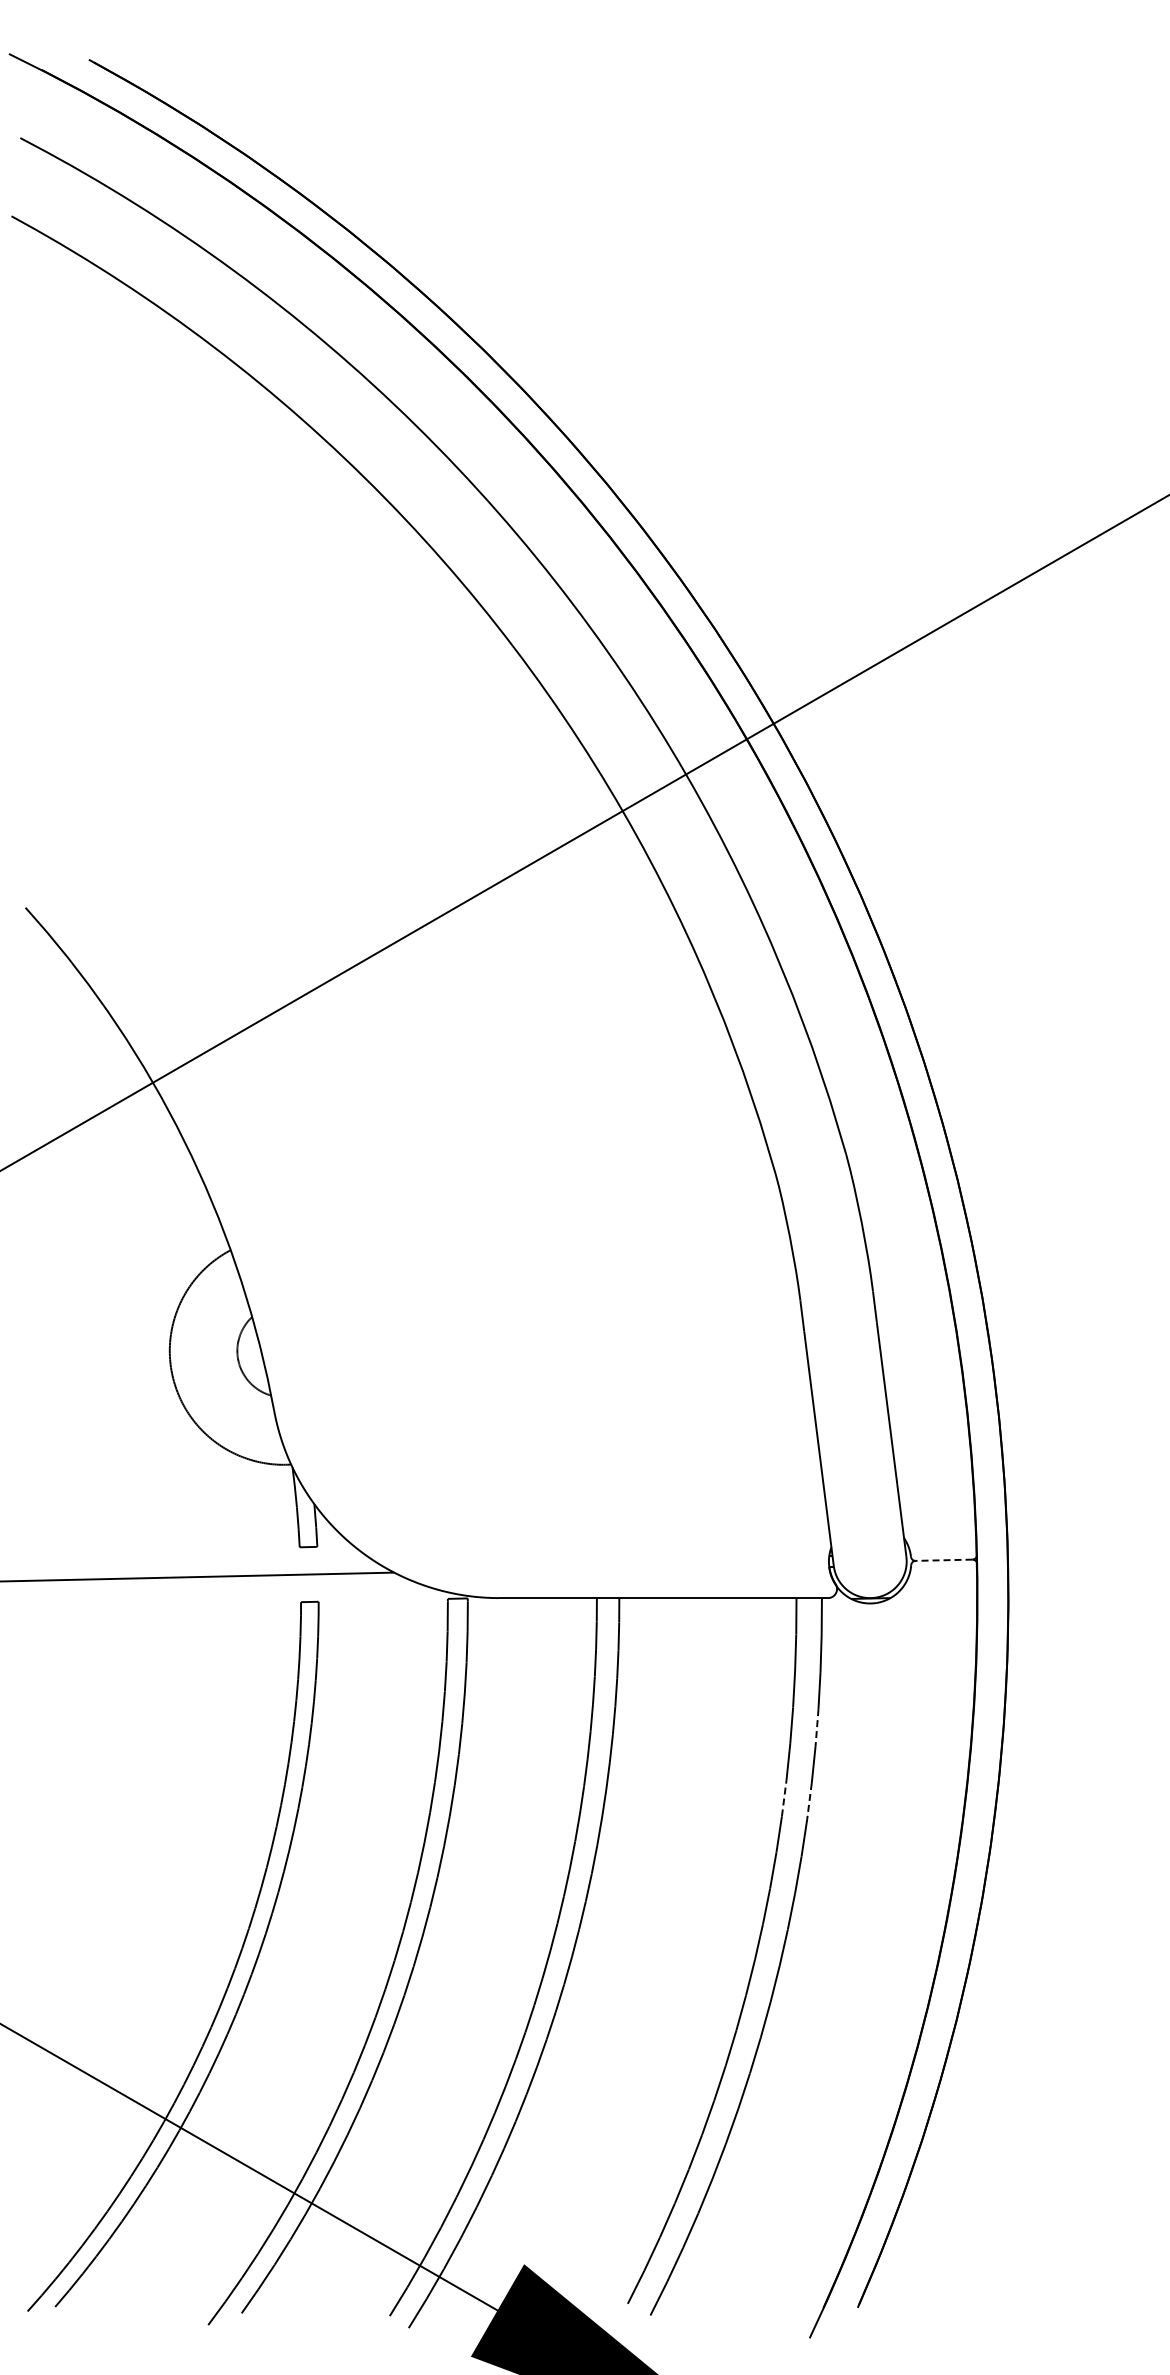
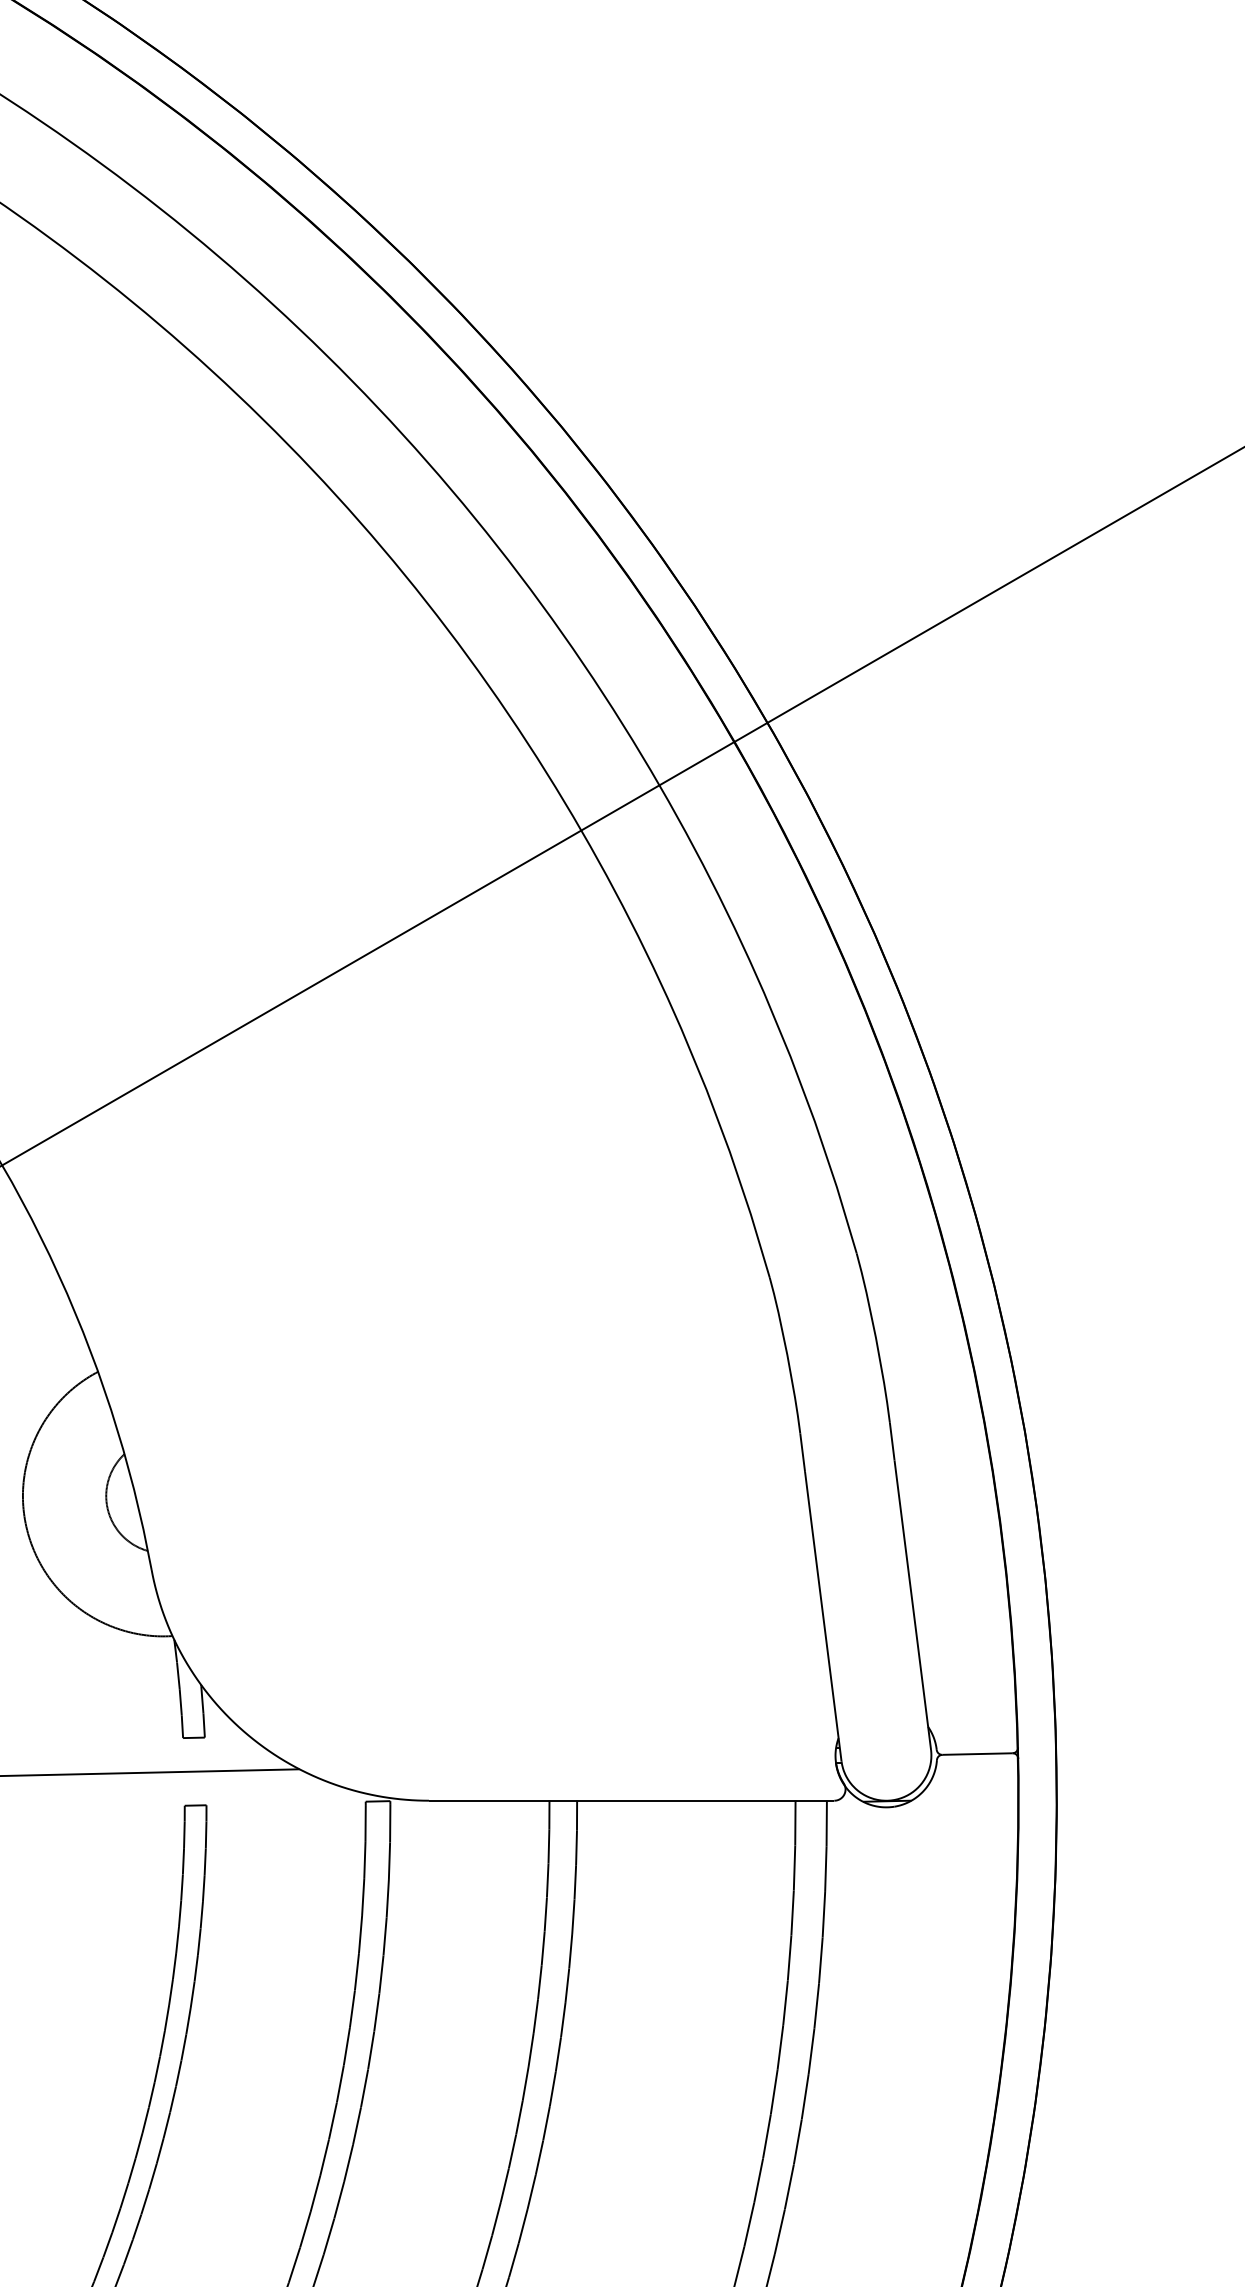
line: (943, 1560) -> (976, 1754), dashed -> solid
line: (817, 1727) -> (821, 1960), dashed -> solid
line: (784, 1797) -> (780, 2046), dashed -> solid
line: (809, 1801) -> (811, 2051), dashed -> solid

